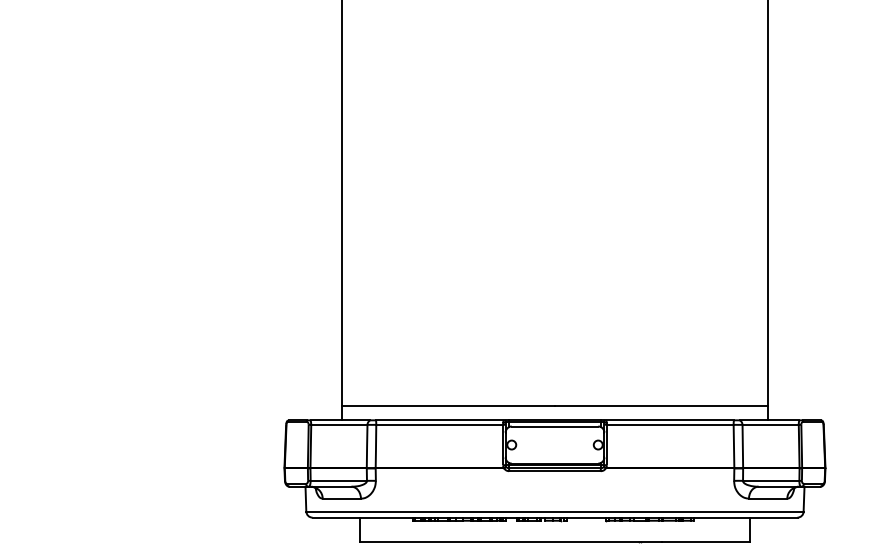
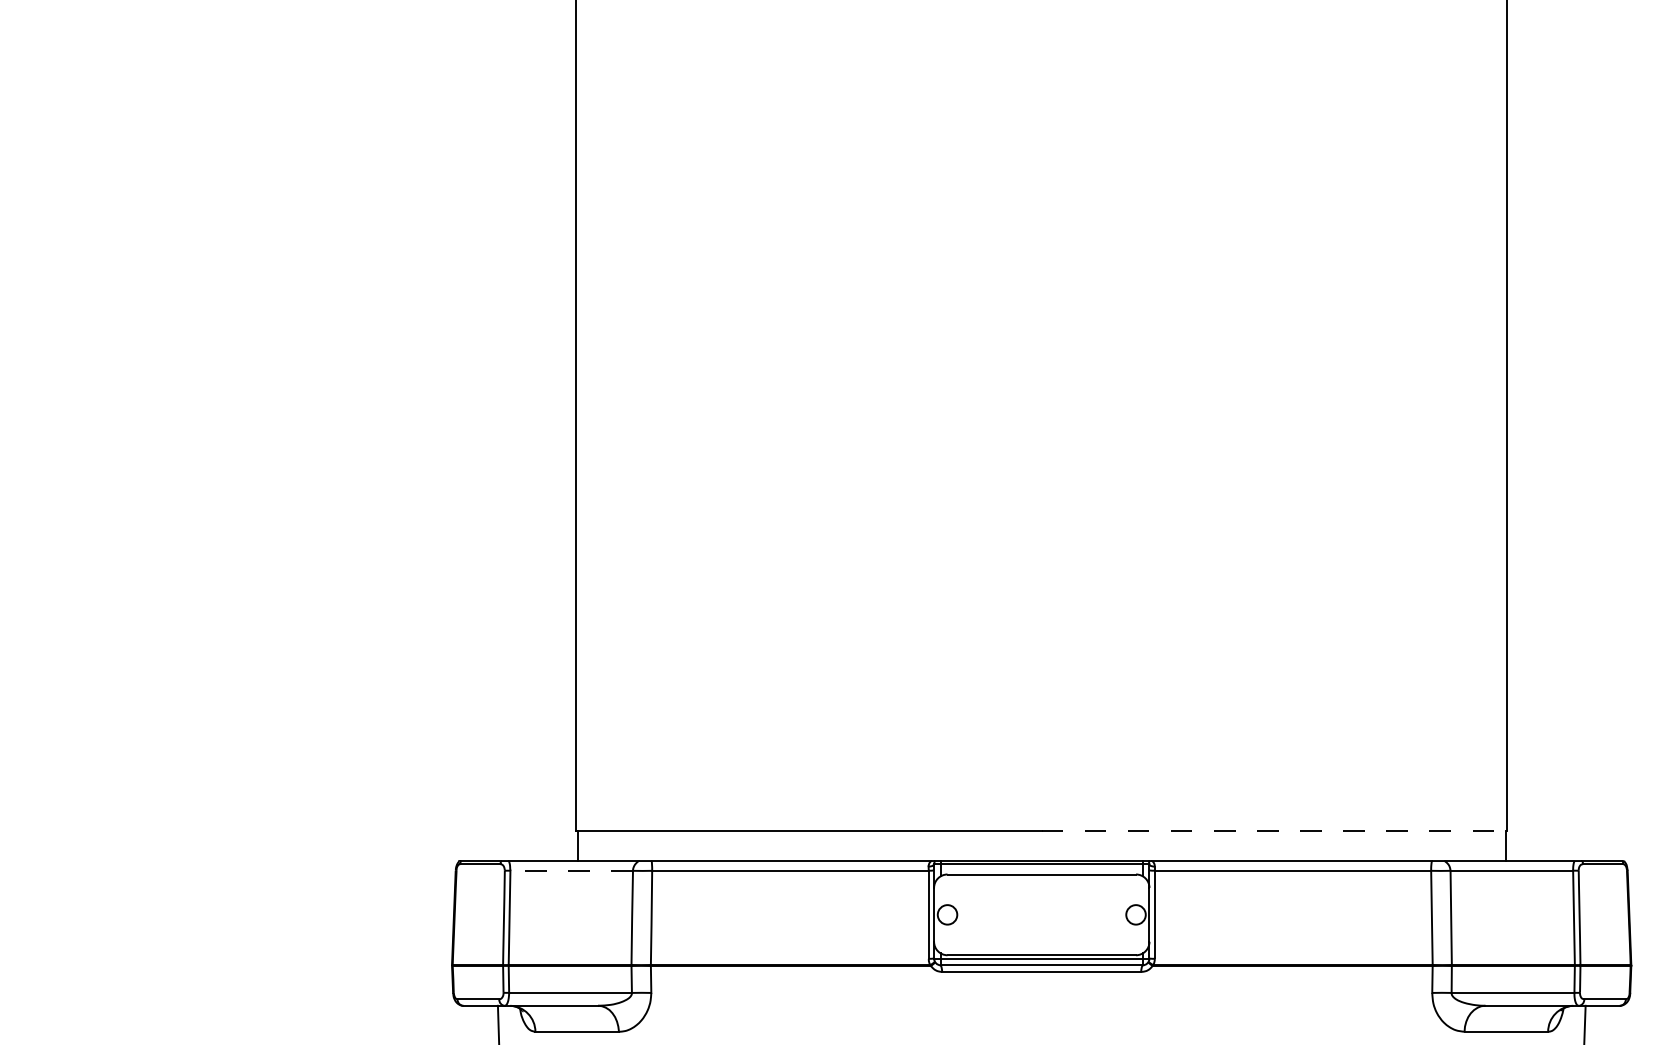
line: (661, 406) -> (1273, 830), solid -> dashed
line: (338, 424) -> (569, 870), solid -> dashed

